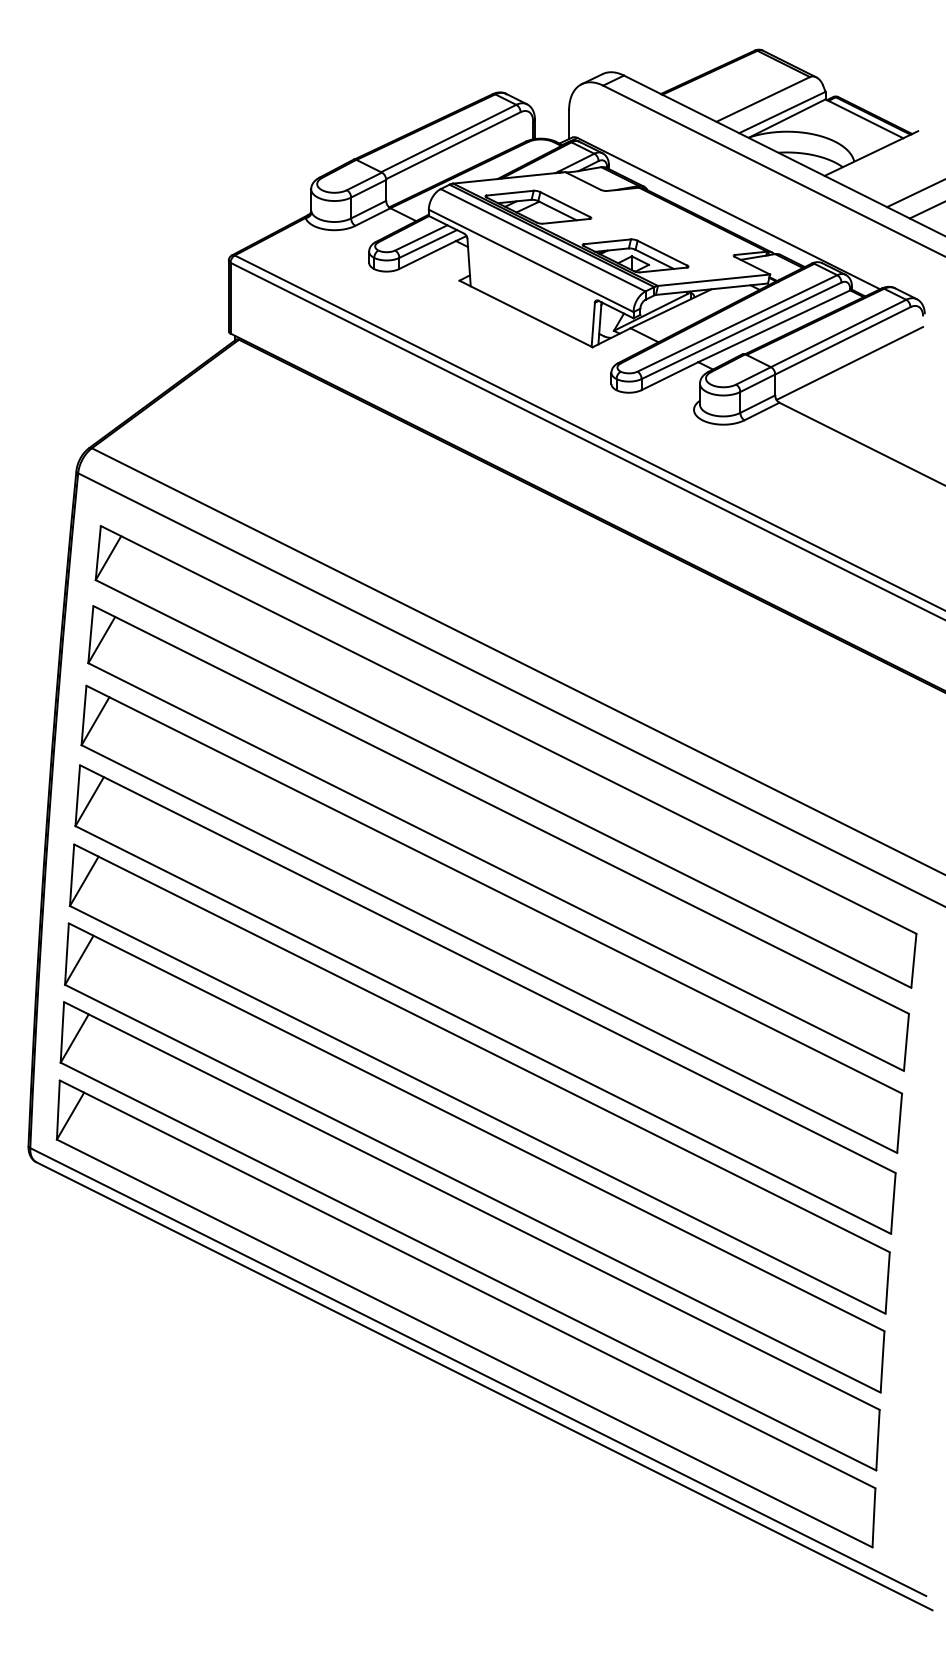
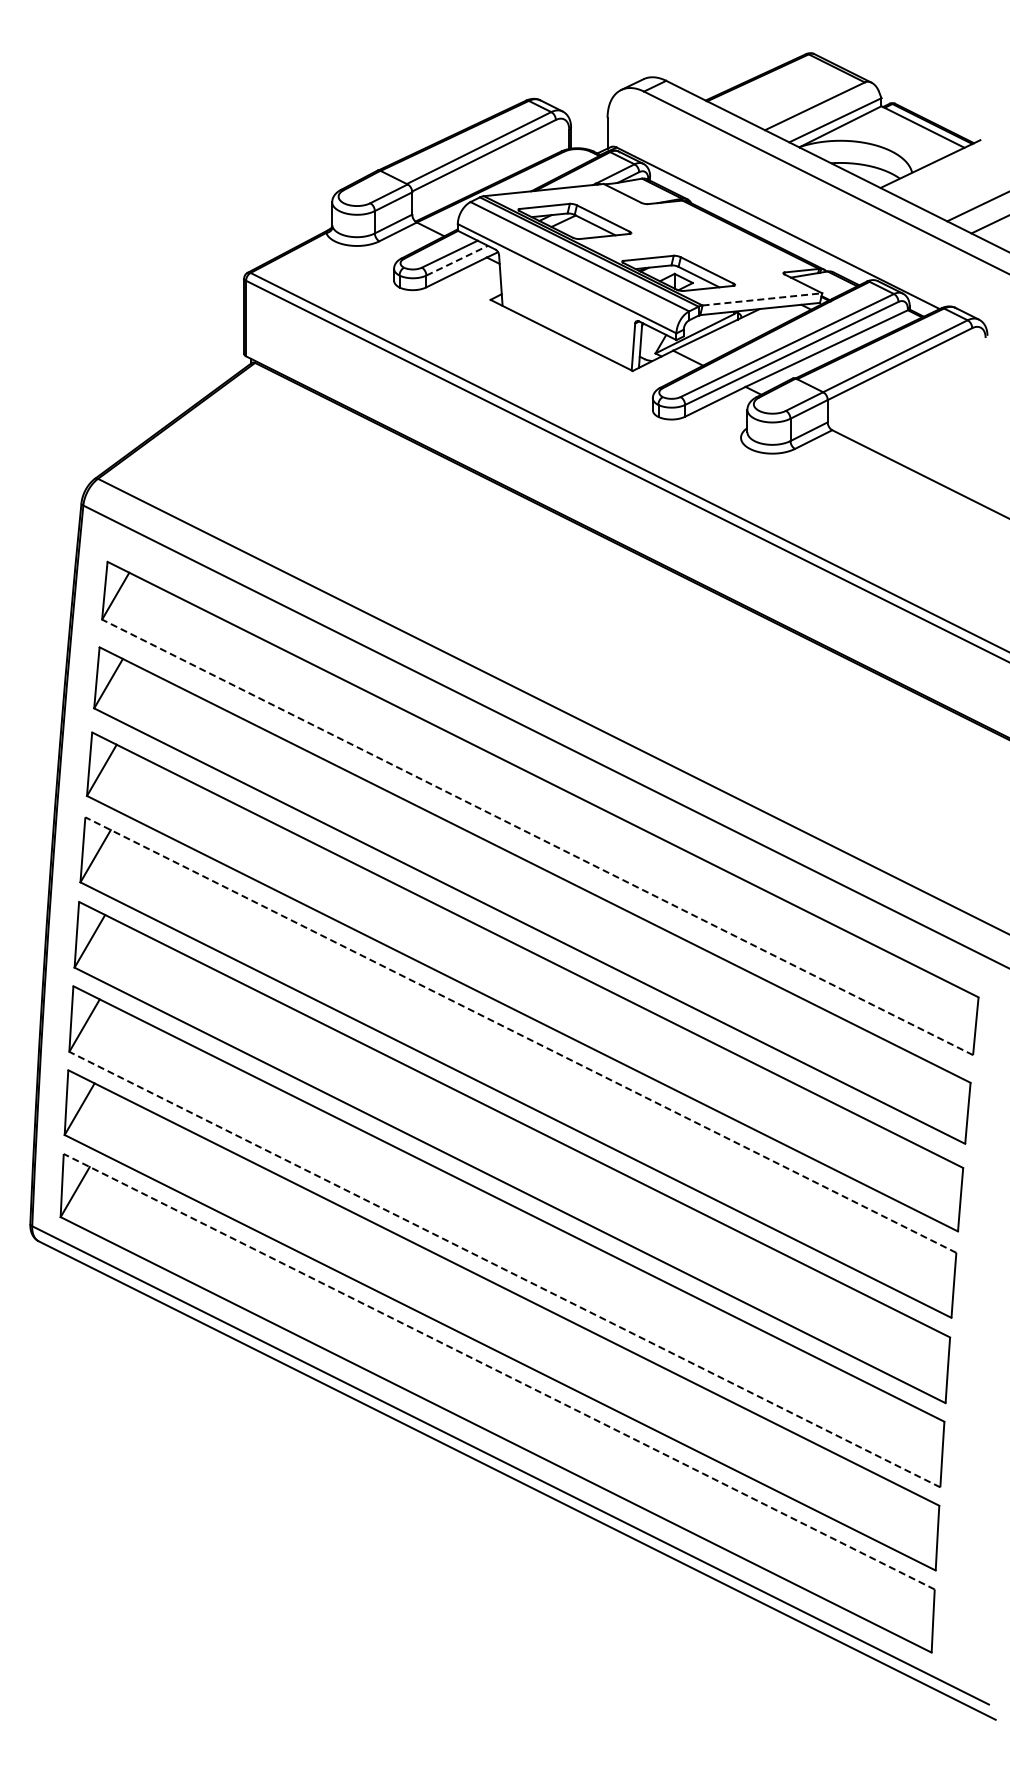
line: (428, 243) -> (457, 260), solid -> dashed
line: (714, 280) -> (762, 299), solid -> dashed
line: (849, 363) -> (907, 388), removed
line: (503, 784) -> (537, 837), solid -> dashed
line: (487, 969) -> (520, 1035), solid -> dashed
line: (472, 1188) -> (504, 1269), solid -> dashed
line: (467, 1284) -> (499, 1371), solid -> dashed

